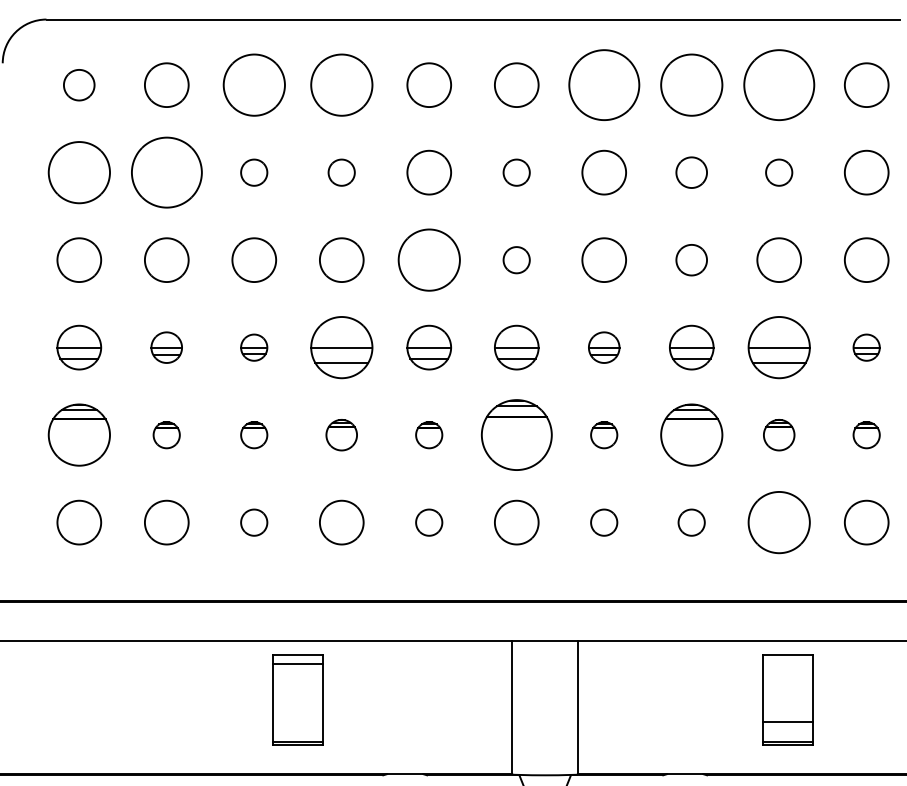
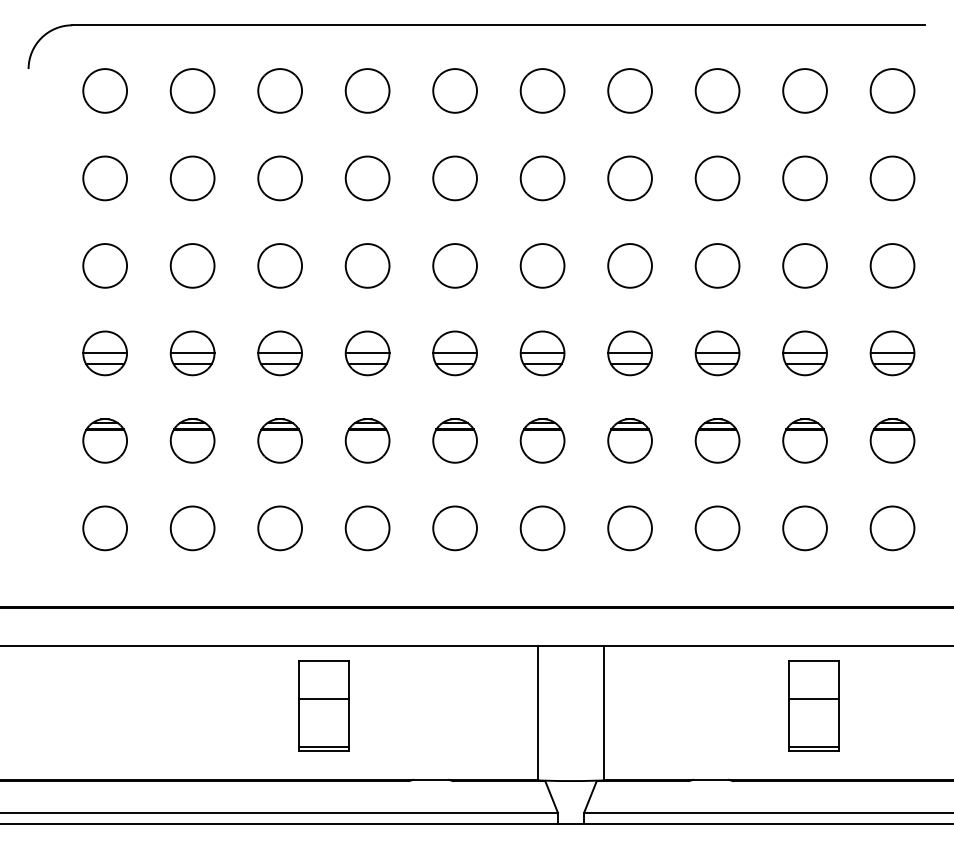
part: (78, 84) -> (104, 90), size x1.43
part: (253, 84) -> (279, 90), size x0.71
part: (341, 84) -> (367, 90), size x0.71
part: (603, 84) -> (629, 90), size x0.62
part: (691, 84) -> (717, 90), size x0.71
part: (778, 84) -> (804, 90), size x0.62
part: (78, 172) -> (104, 178), size x0.71
part: (166, 172) -> (192, 178), size x0.62
part: (253, 172) -> (279, 178), size x1.67
part: (341, 172) -> (367, 178), size x1.67
part: (516, 172) -> (542, 178), size x1.67
part: (691, 172) -> (717, 178), size x1.43
part: (778, 172) -> (804, 178), size x1.67
part: (428, 259) -> (454, 265), size x0.71
part: (516, 259) -> (542, 265), size x1.67
part: (691, 259) -> (717, 265), size x1.43
part: (166, 347) -> (192, 353), size x1.43
part: (253, 347) -> (279, 353), size x1.67
part: (341, 347) -> (367, 353), size x0.71
part: (603, 347) -> (629, 353), size x1.43
part: (778, 347) -> (804, 353), size x0.71
part: (866, 347) -> (892, 353), size x1.67
part: (78, 434) -> (104, 440), size x0.71
part: (166, 434) -> (192, 440), size x1.67
part: (253, 434) -> (279, 440), size x1.67
part: (341, 434) -> (367, 440), size x1.43
part: (428, 434) -> (454, 440), size x1.67
part: (516, 434) -> (542, 440), size x0.62
part: (603, 434) -> (629, 440), size x1.67
part: (691, 434) -> (717, 440), size x0.71
part: (778, 434) -> (804, 440), size x1.43
part: (866, 434) -> (892, 440), size x1.67
part: (253, 522) -> (279, 528), size x1.67
part: (428, 522) -> (454, 528), size x1.67
part: (603, 522) -> (629, 528), size x1.67
part: (691, 522) -> (717, 528), size x1.67
part: (778, 522) -> (804, 528), size x0.71
line: (297, 663) -> (323, 698), moved
line: (787, 721) -> (813, 698), moved

